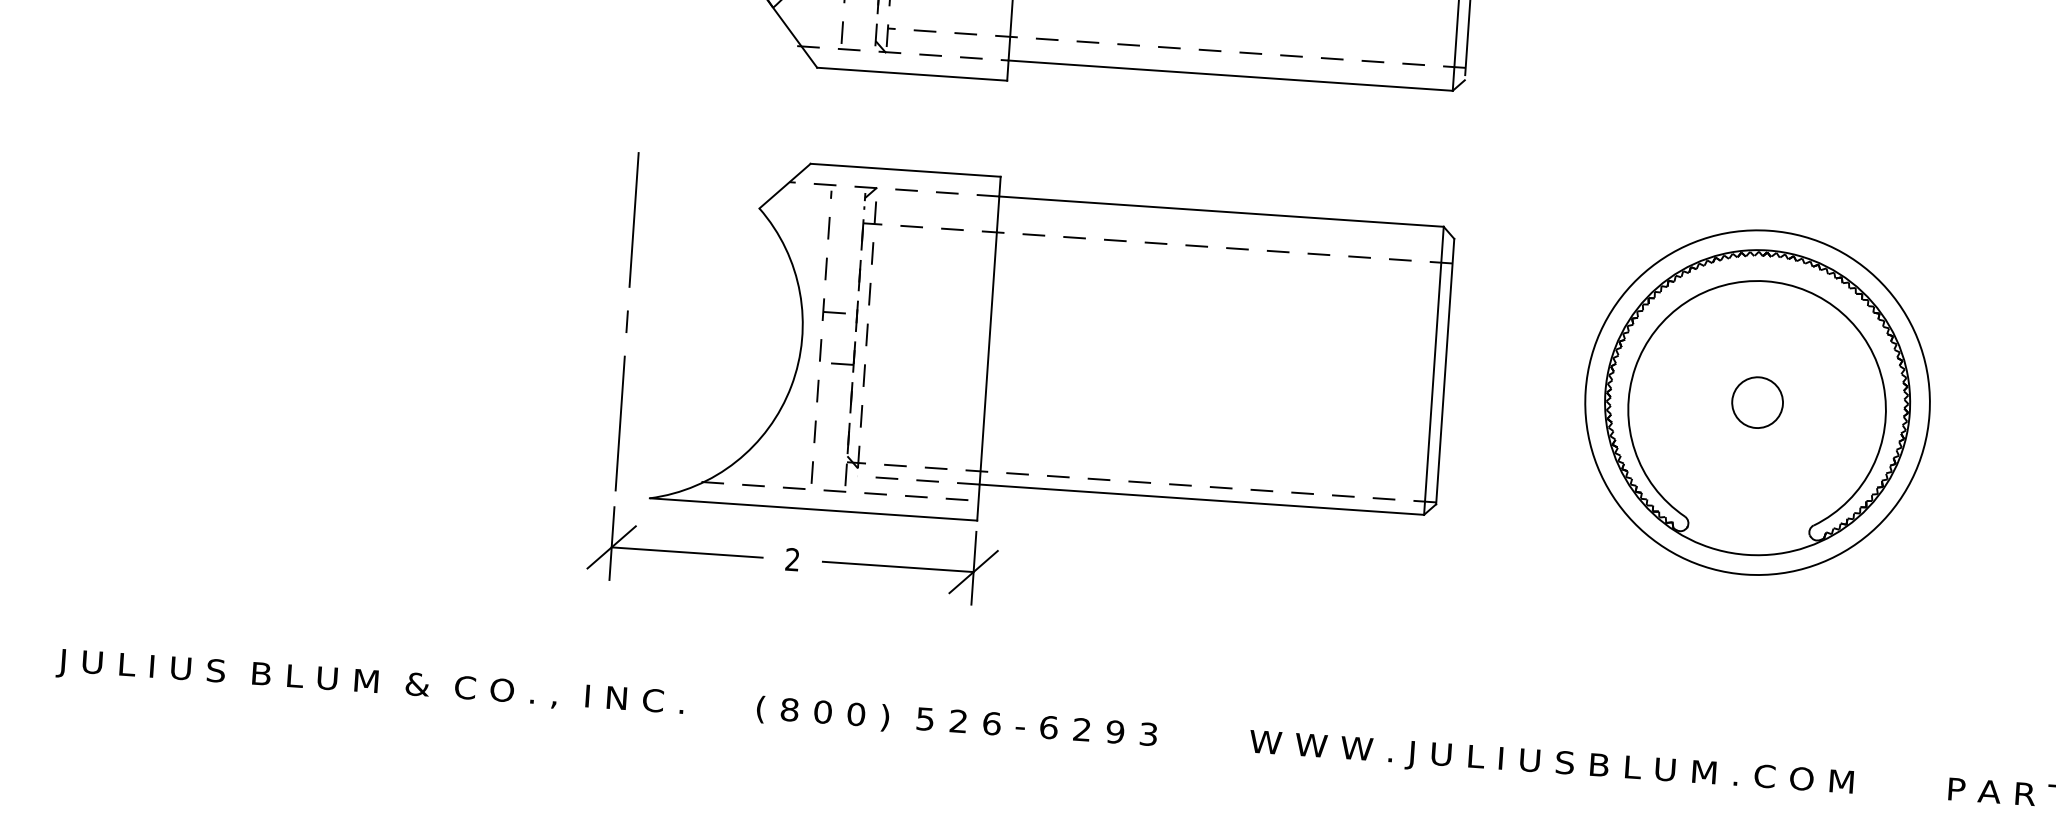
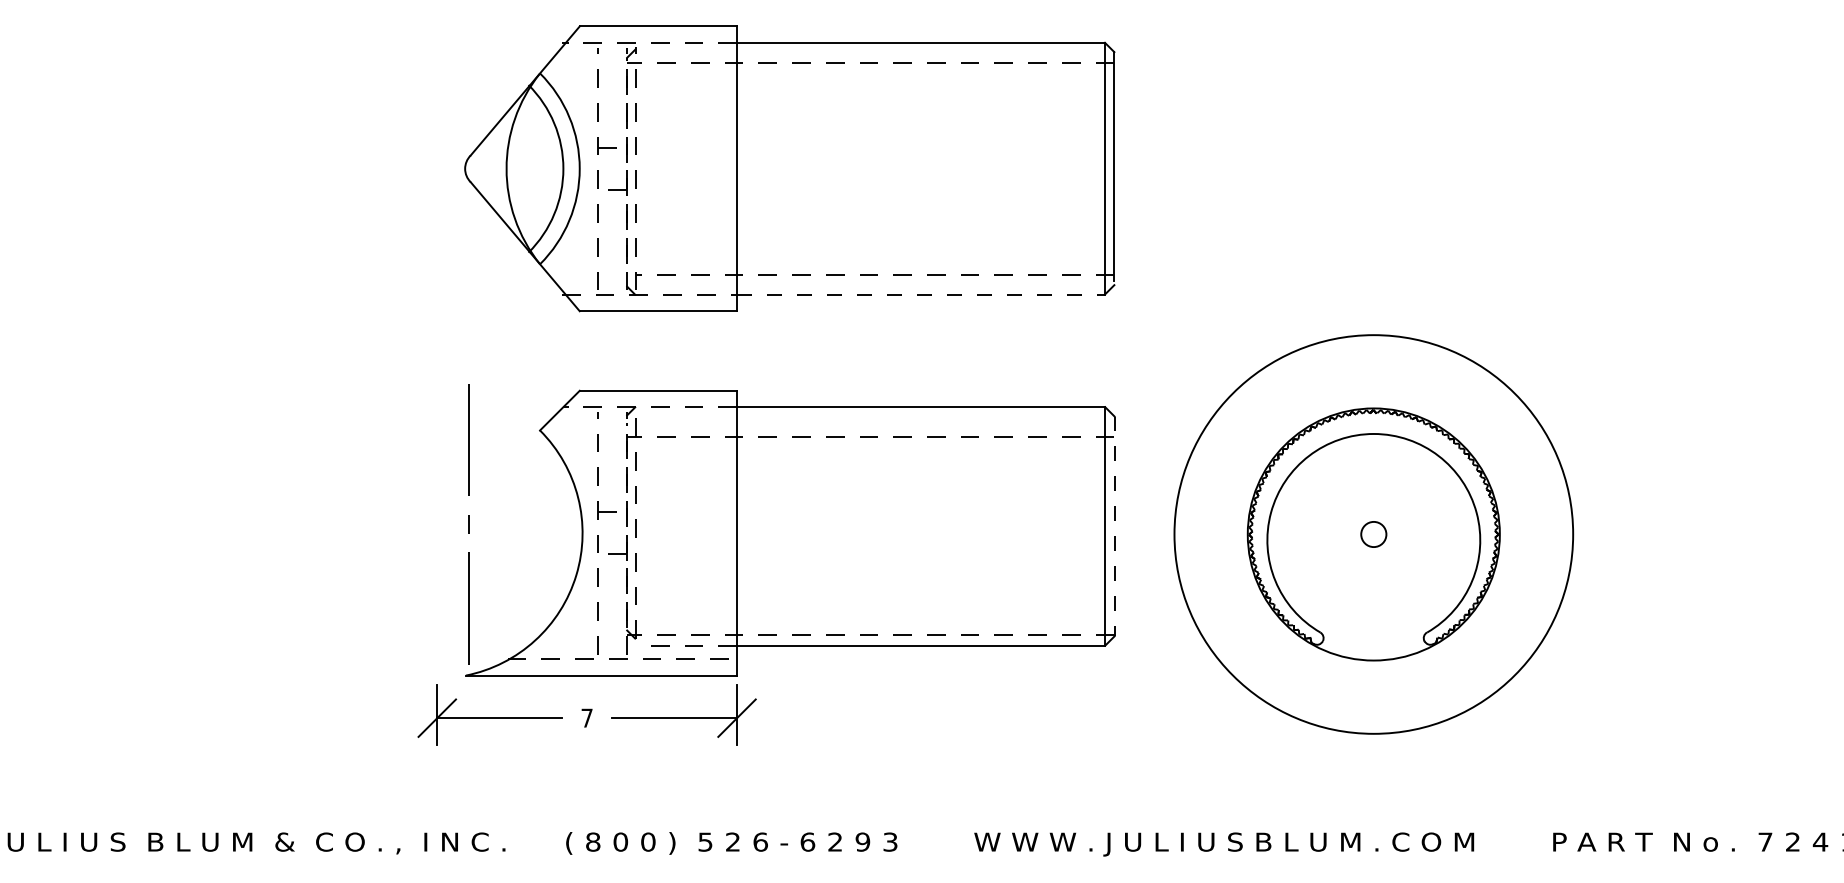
line: (1231, 75) -> (921, 294), solid -> dashed
line: (626, 321) -> (468, 524), moved
line: (1445, 371) -> (1114, 526), solid -> dashed
circle: (1757, 402) -> (1373, 534), size x0.6
circle: (1757, 402) -> (1373, 534), size x1.4
text: (791, 558) -> (586, 717), 2 -> 7

